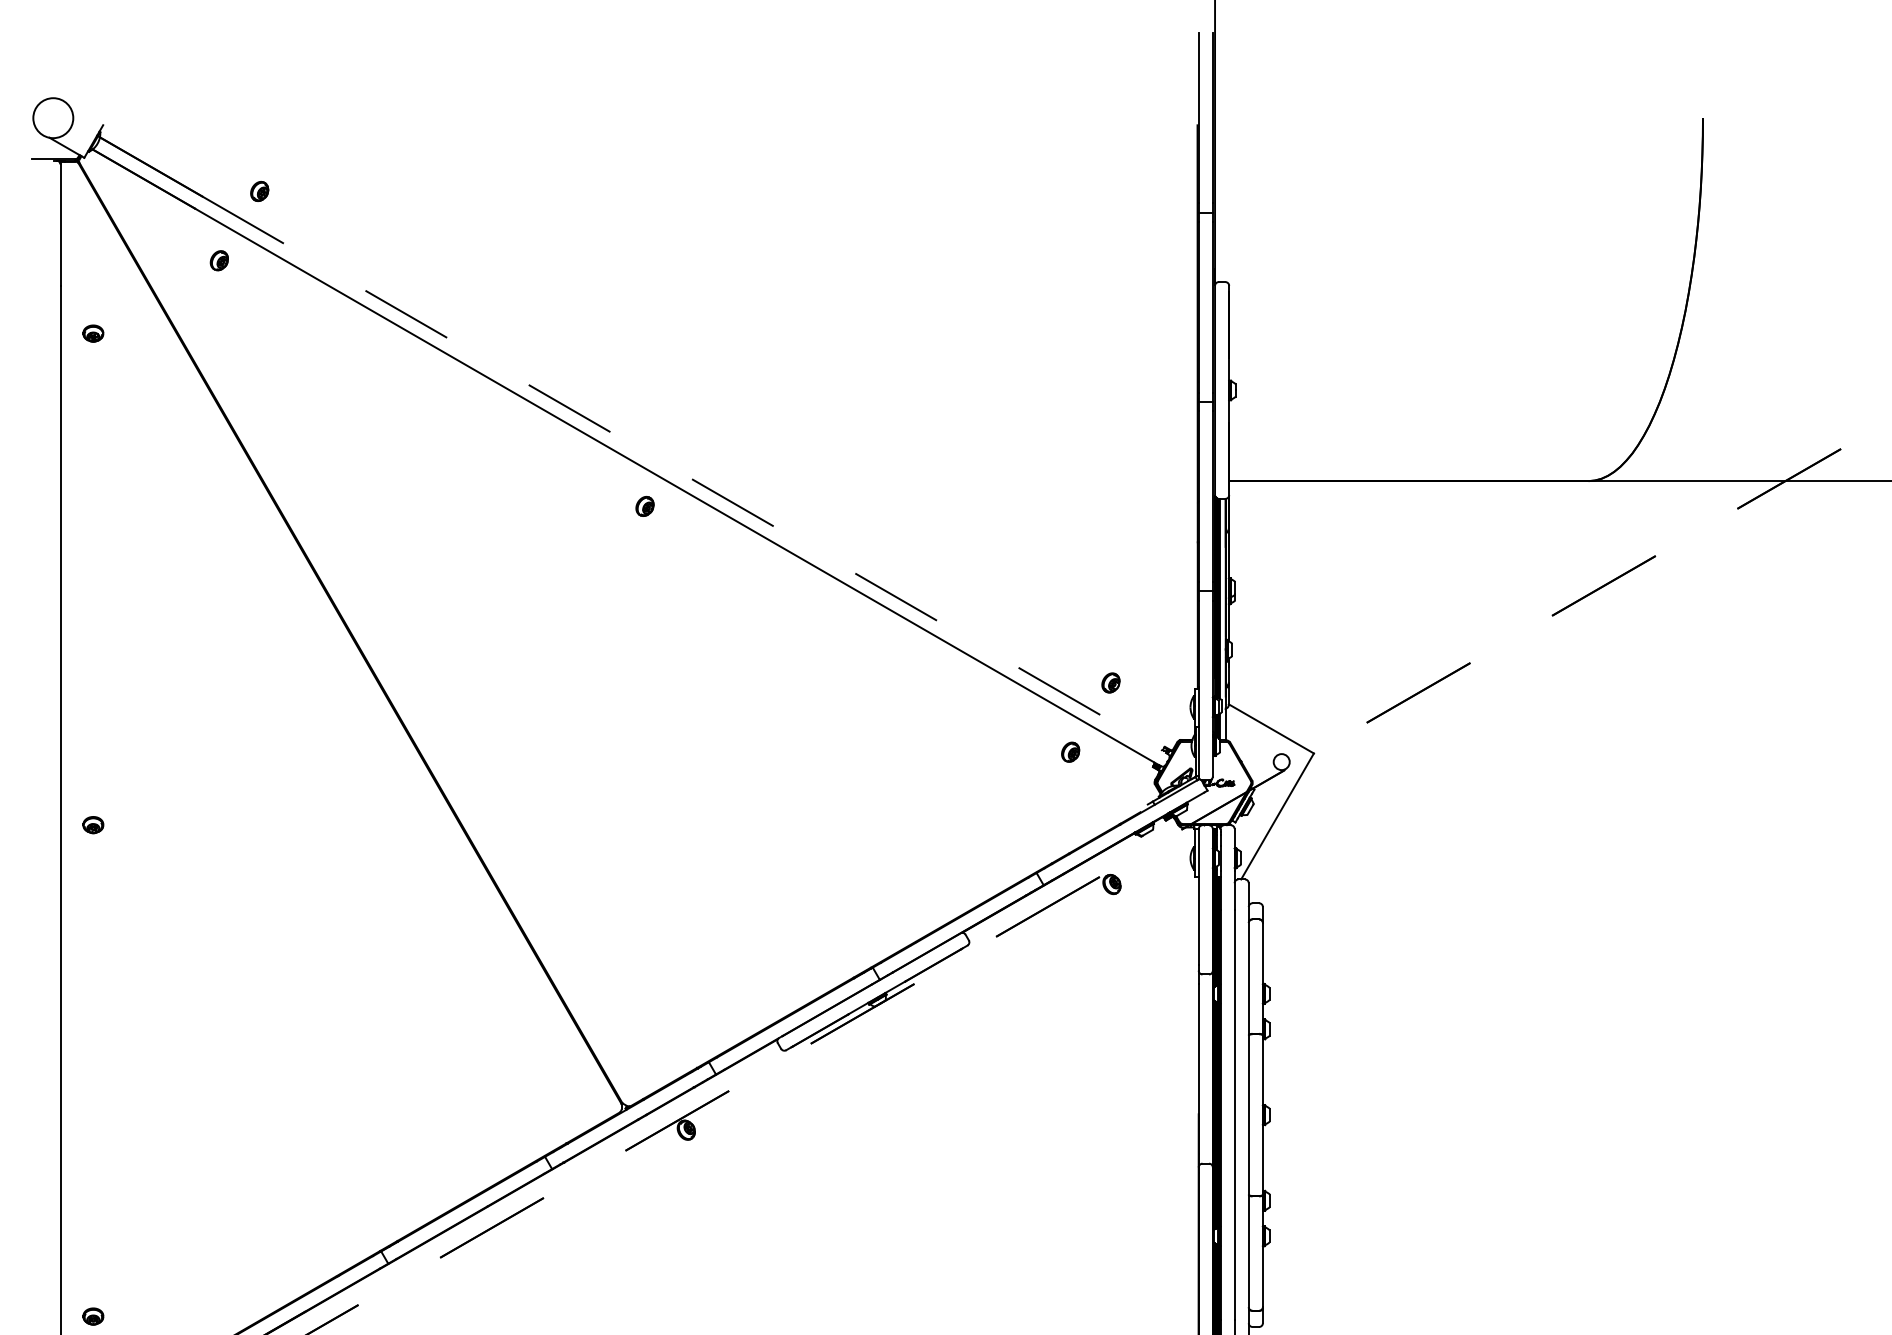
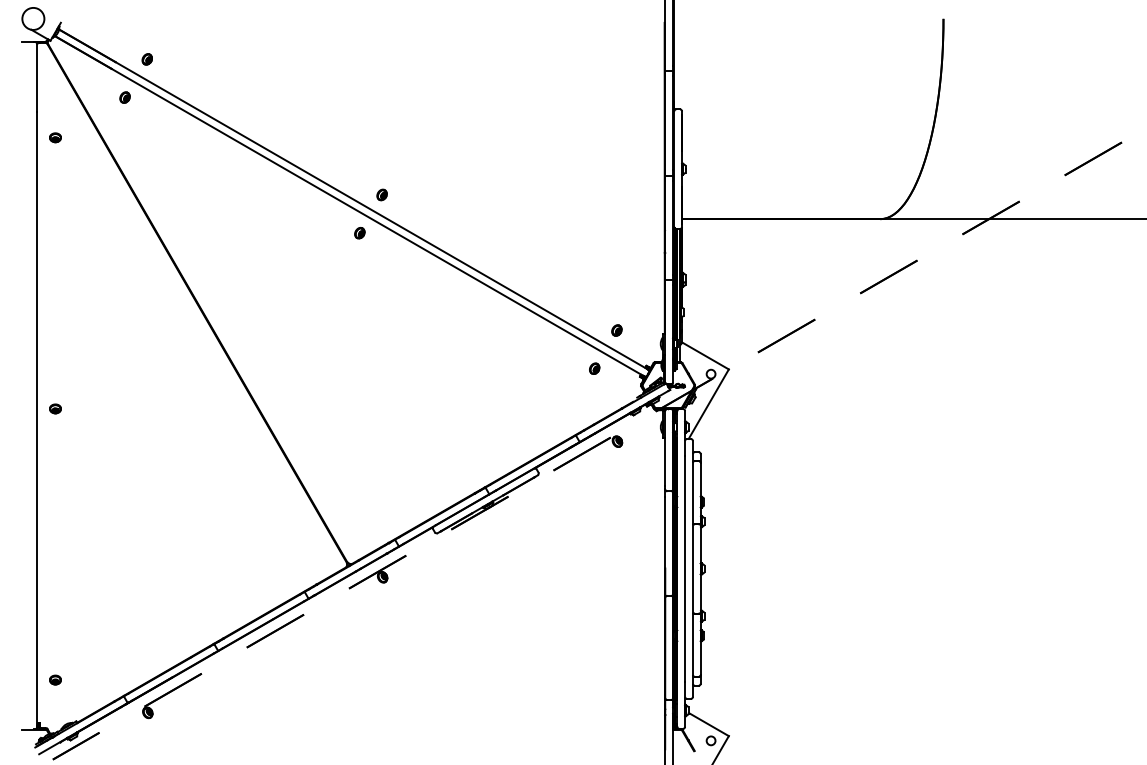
part: (684, 436) -> (381, 194), added
line: (684, 474) -> (381, 215), dashed -> solid

